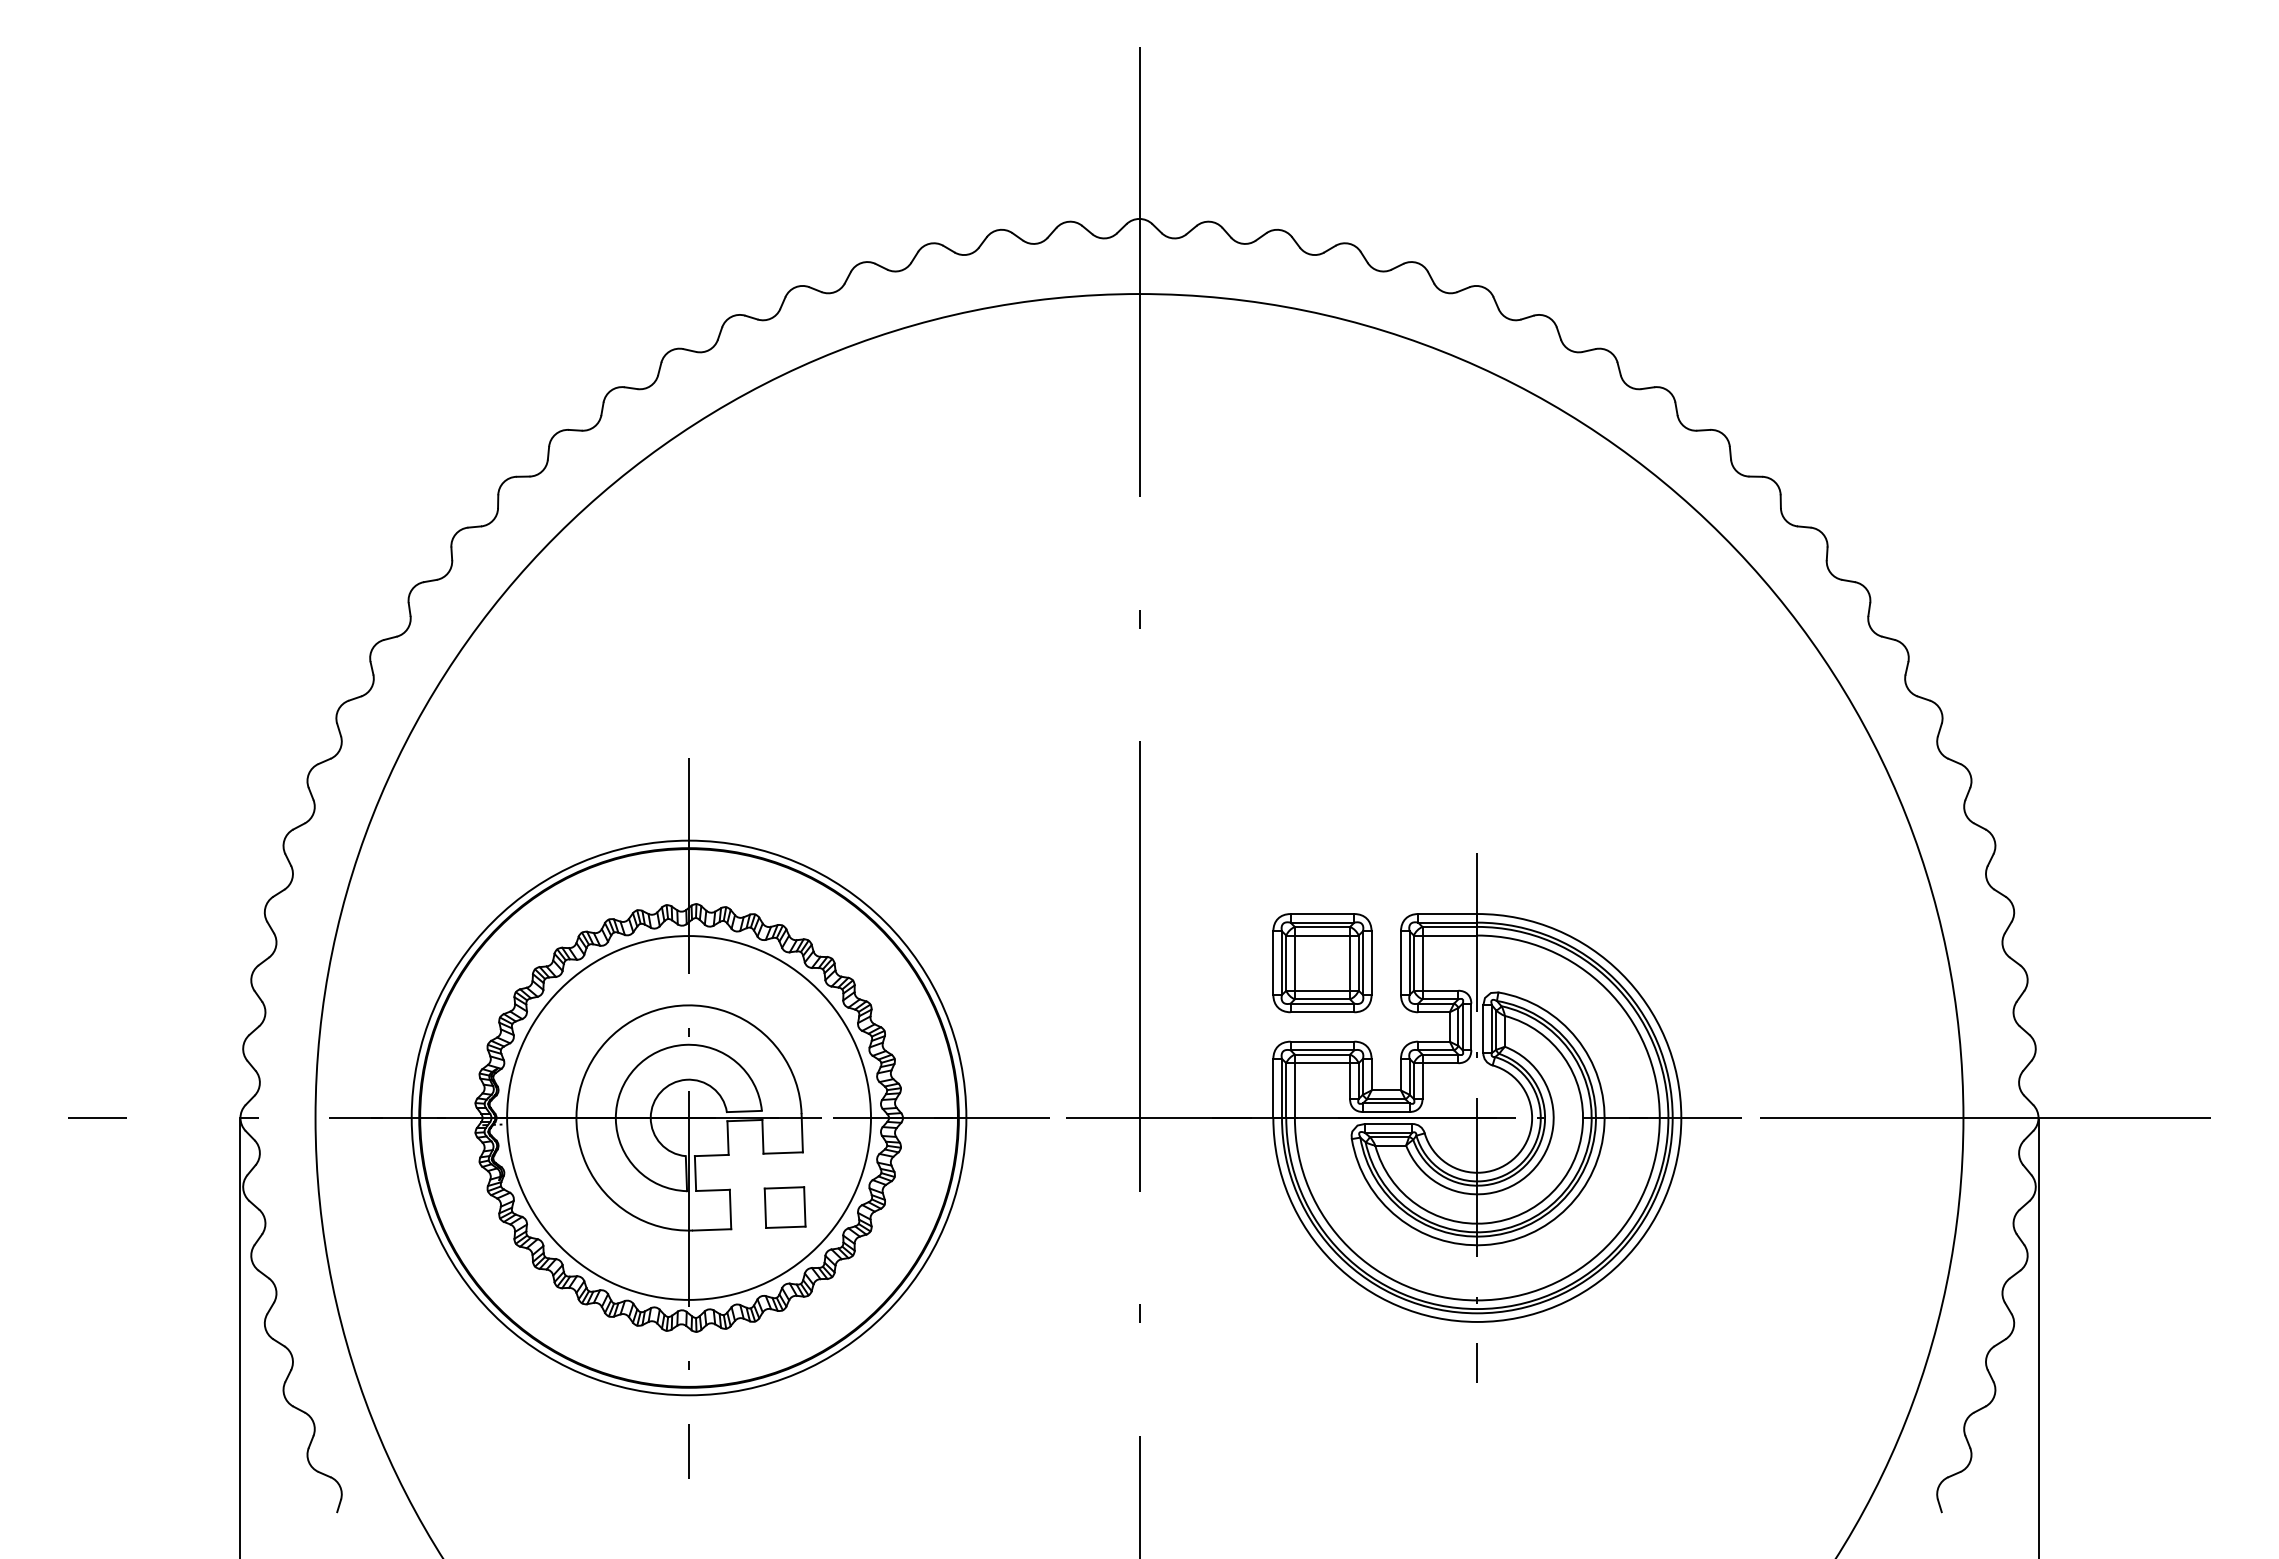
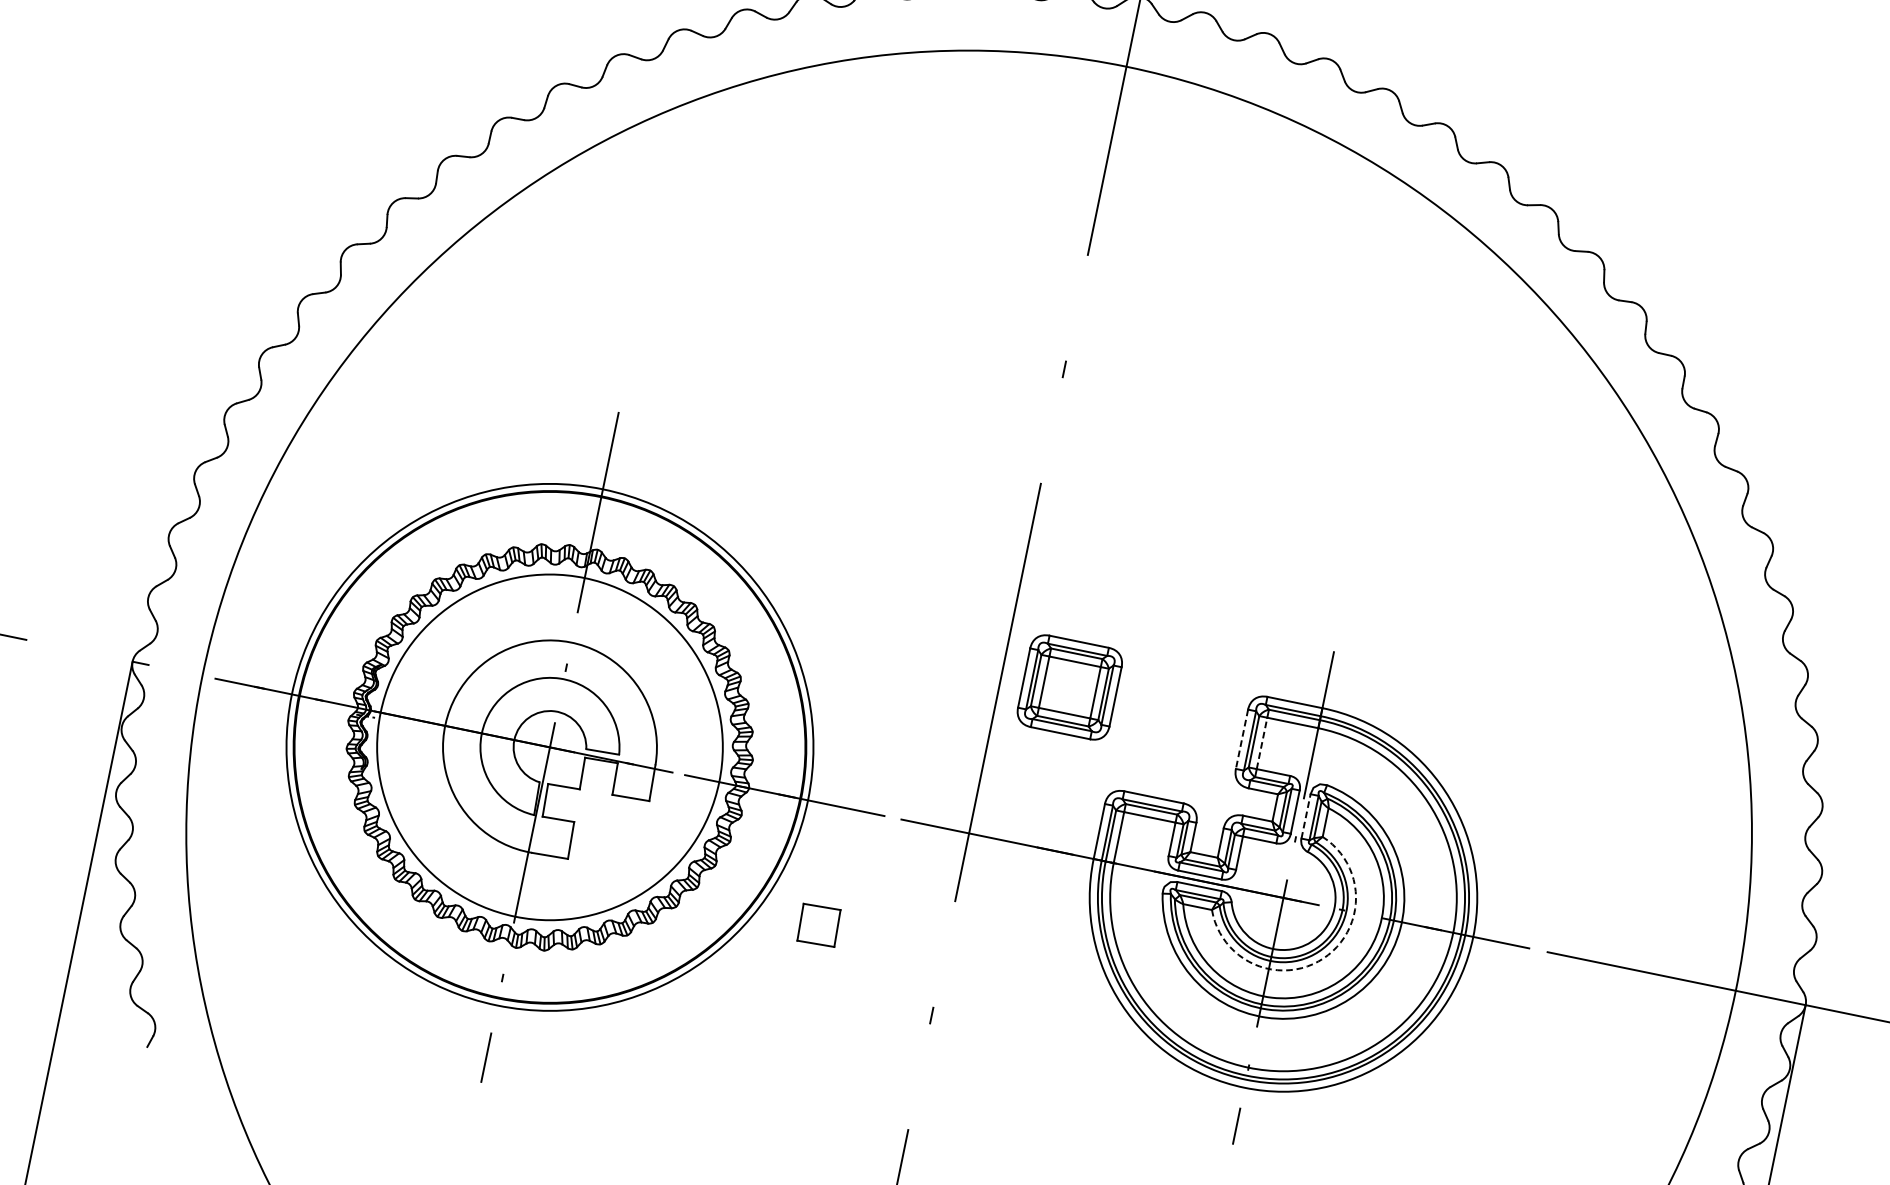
part: (1322, 963) -> (1069, 687), moved
line: (1400, 963) -> (1241, 739), solid -> dashed
line: (1422, 963) -> (1261, 743), solid -> dashed
line: (1483, 1029) -> (1306, 816), solid -> dashed
arc: (1531, 1171) -> (1323, 958), solid -> dashed
part: (784, 1207) -> (818, 925), moved

